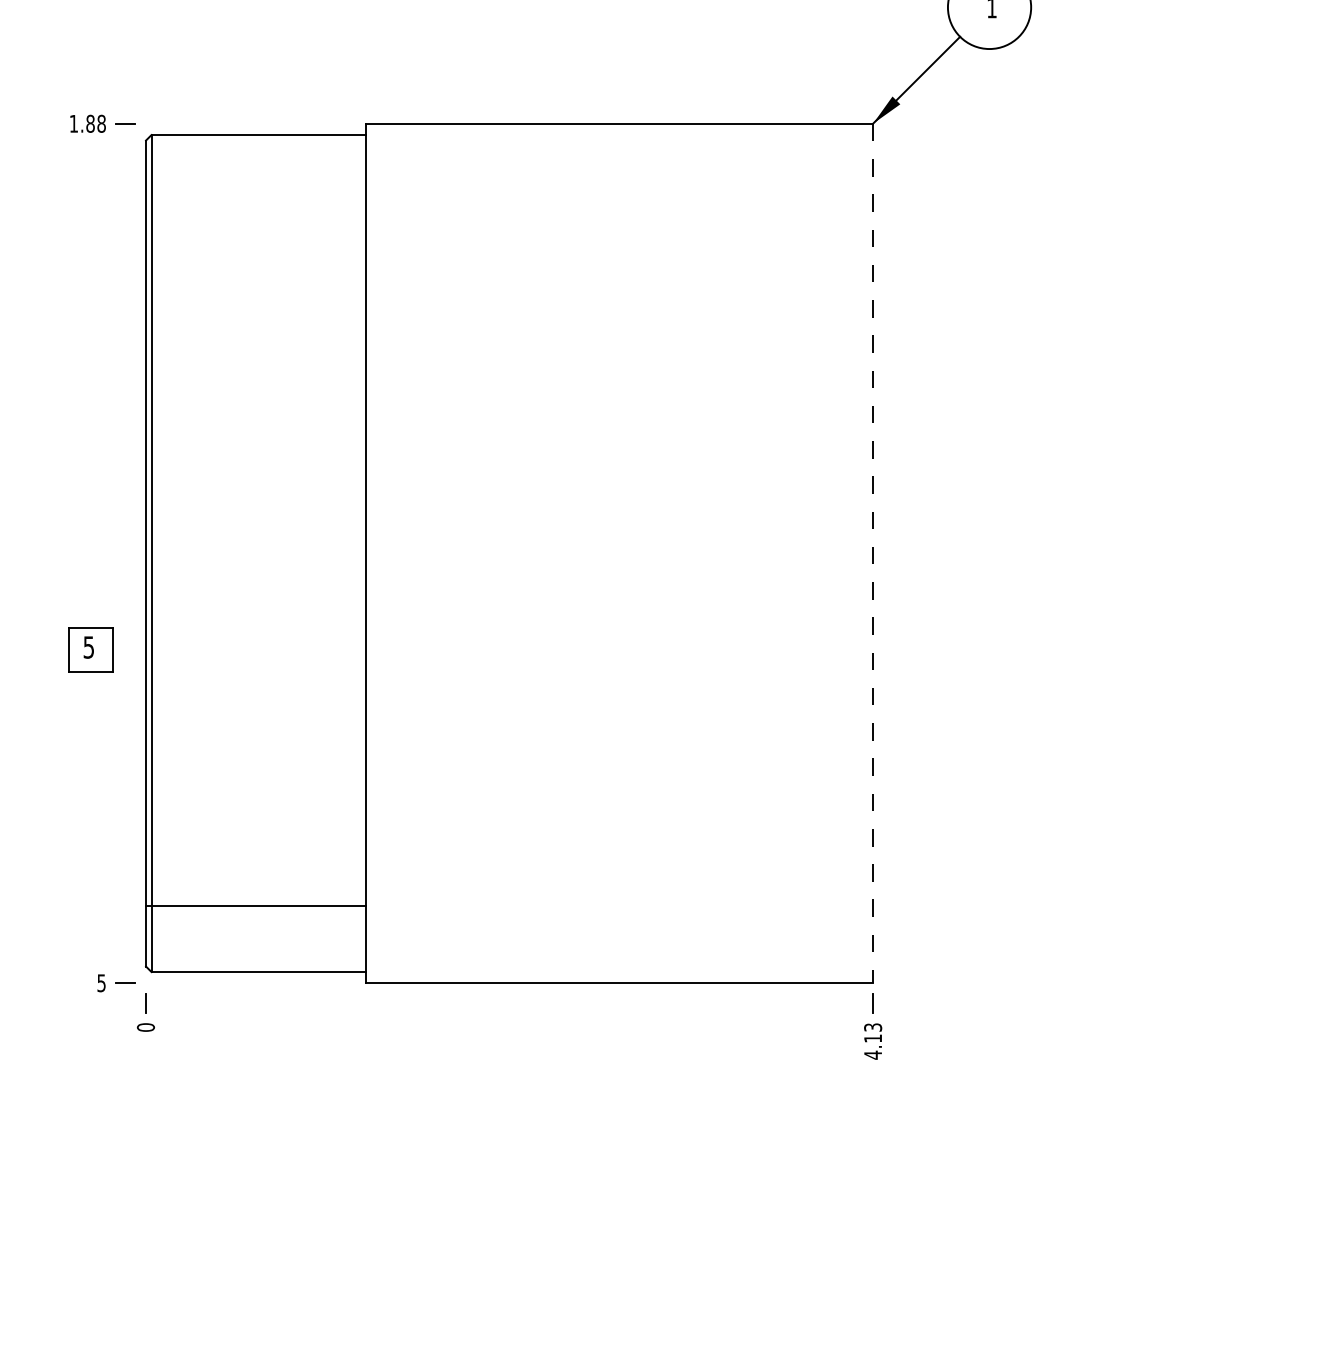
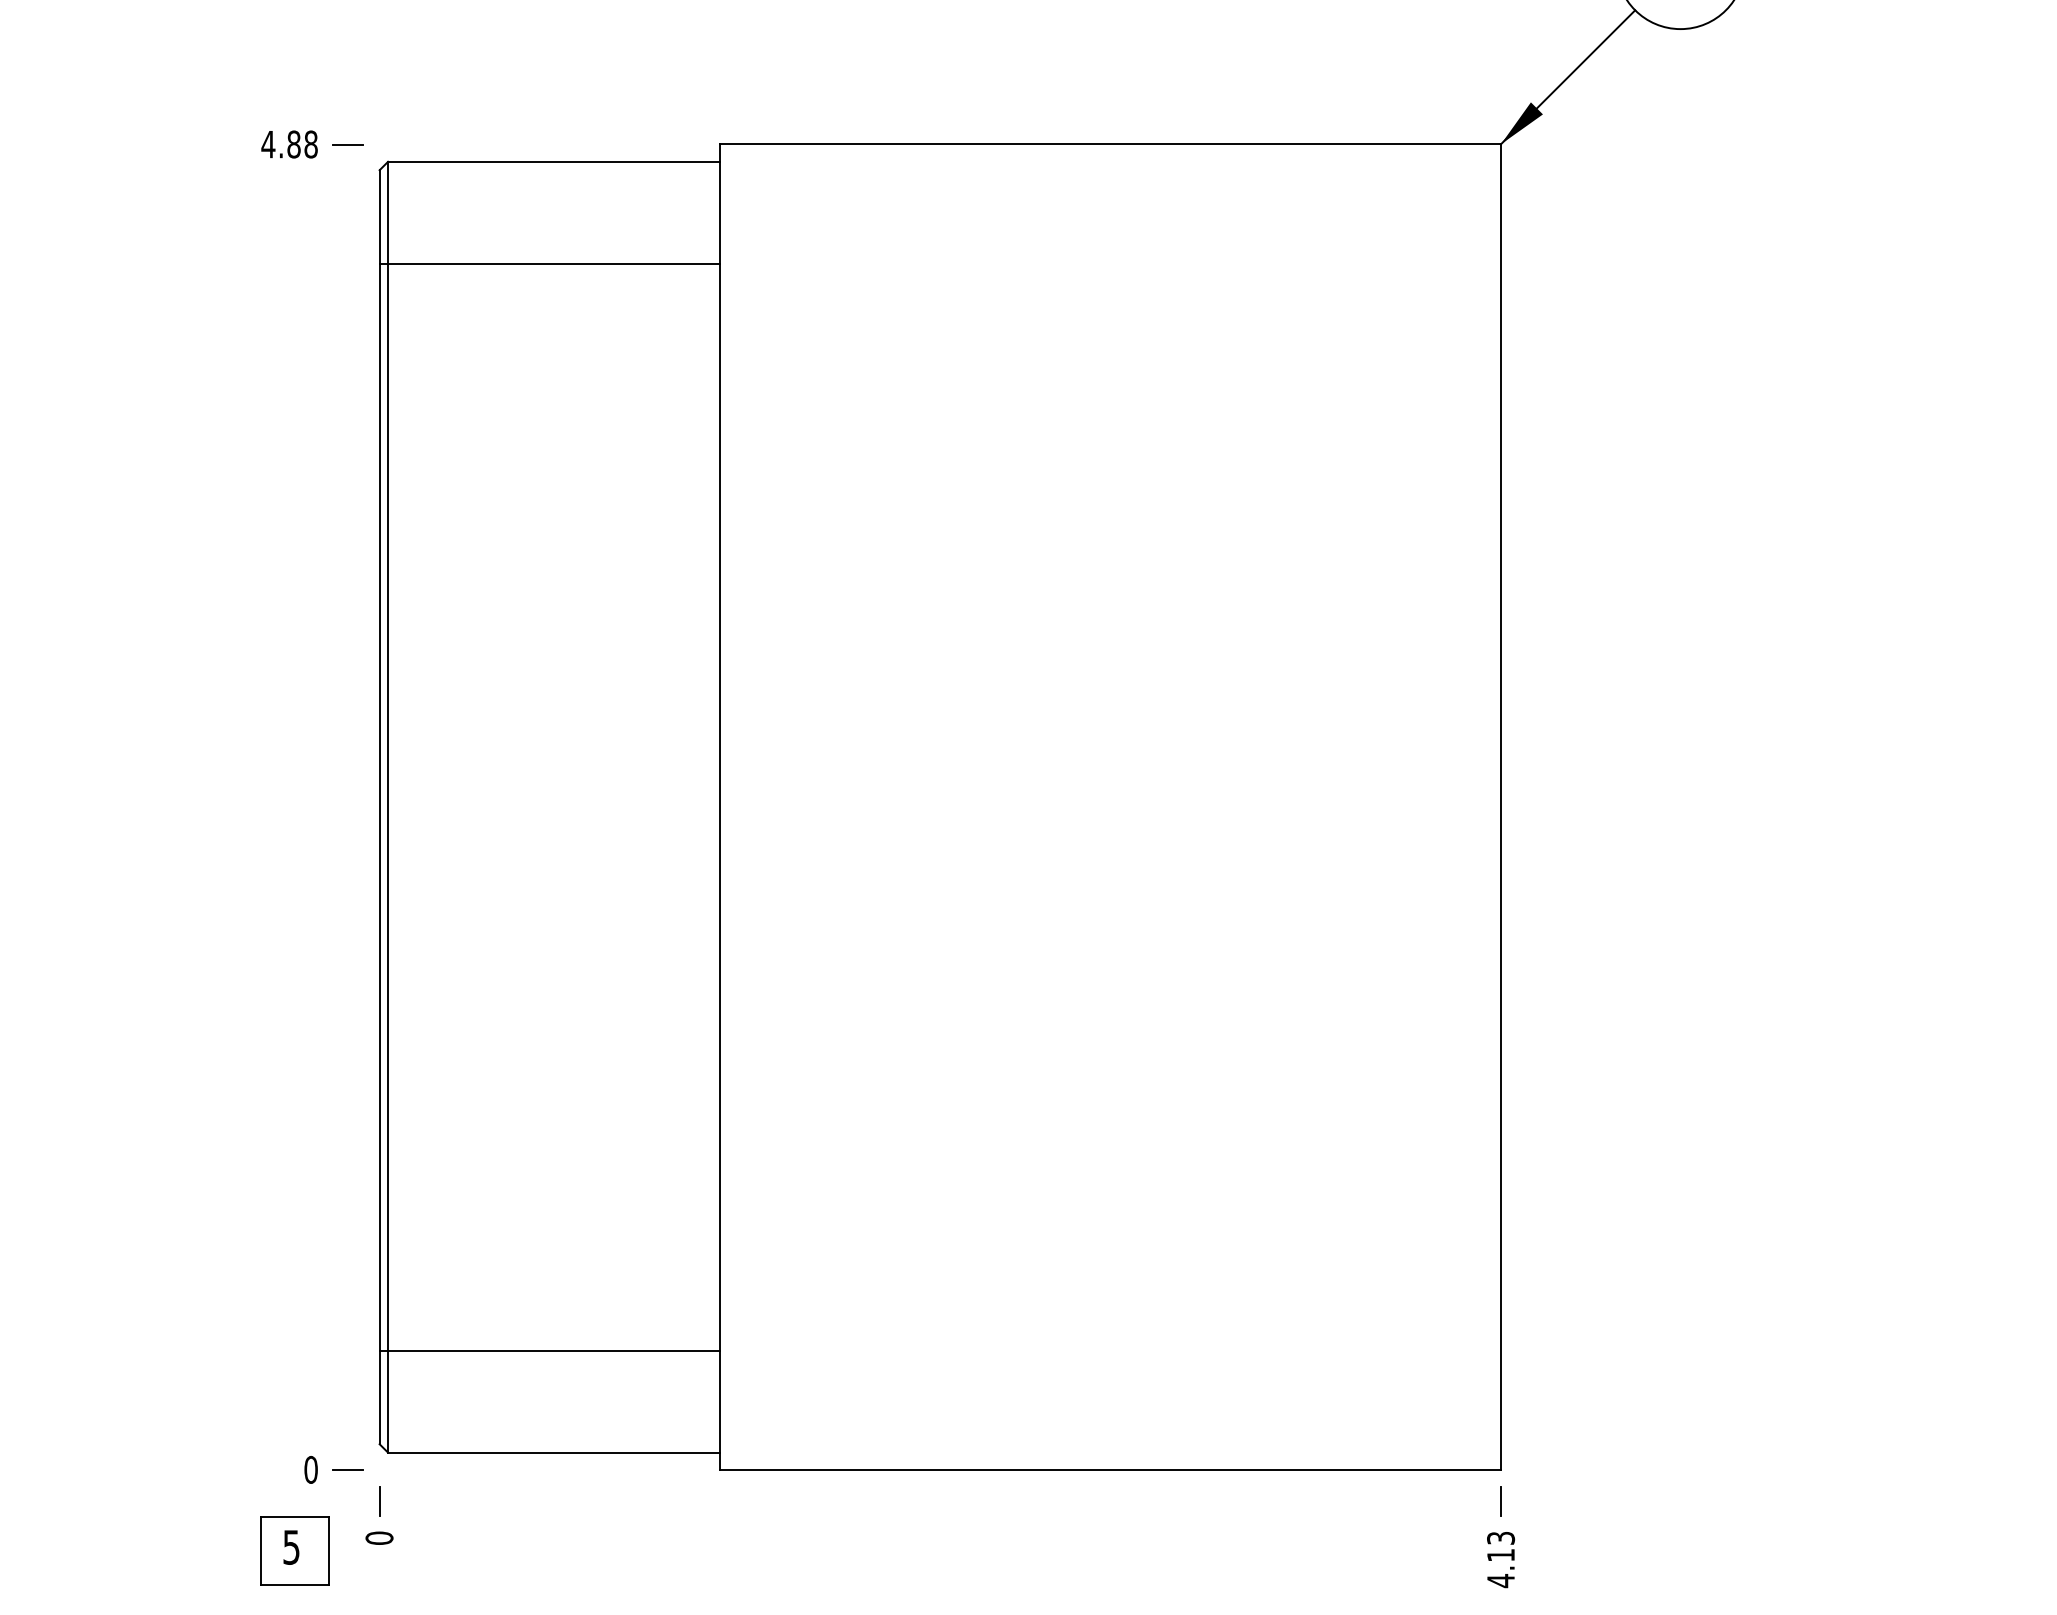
text: (73, 123) -> (267, 143), 1.88 -> 4.88
line: (256, 201) -> (549, 264), added
line: (873, 553) -> (1501, 807), dashed -> solid
part: (90, 649) -> (293, 1550), moved
text: (101, 983) -> (310, 1470), 5 -> 0

